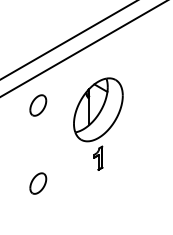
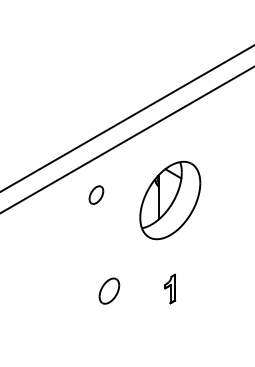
part: (38, 104) -> (96, 194), size x0.7
part: (98, 157) -> (170, 288), moved
part: (38, 183) -> (109, 290), moved

